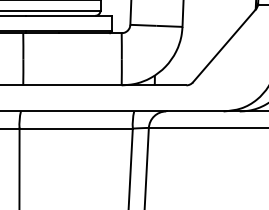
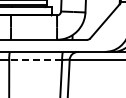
line: (75, 129) -> (35, 60), solid -> dashed

